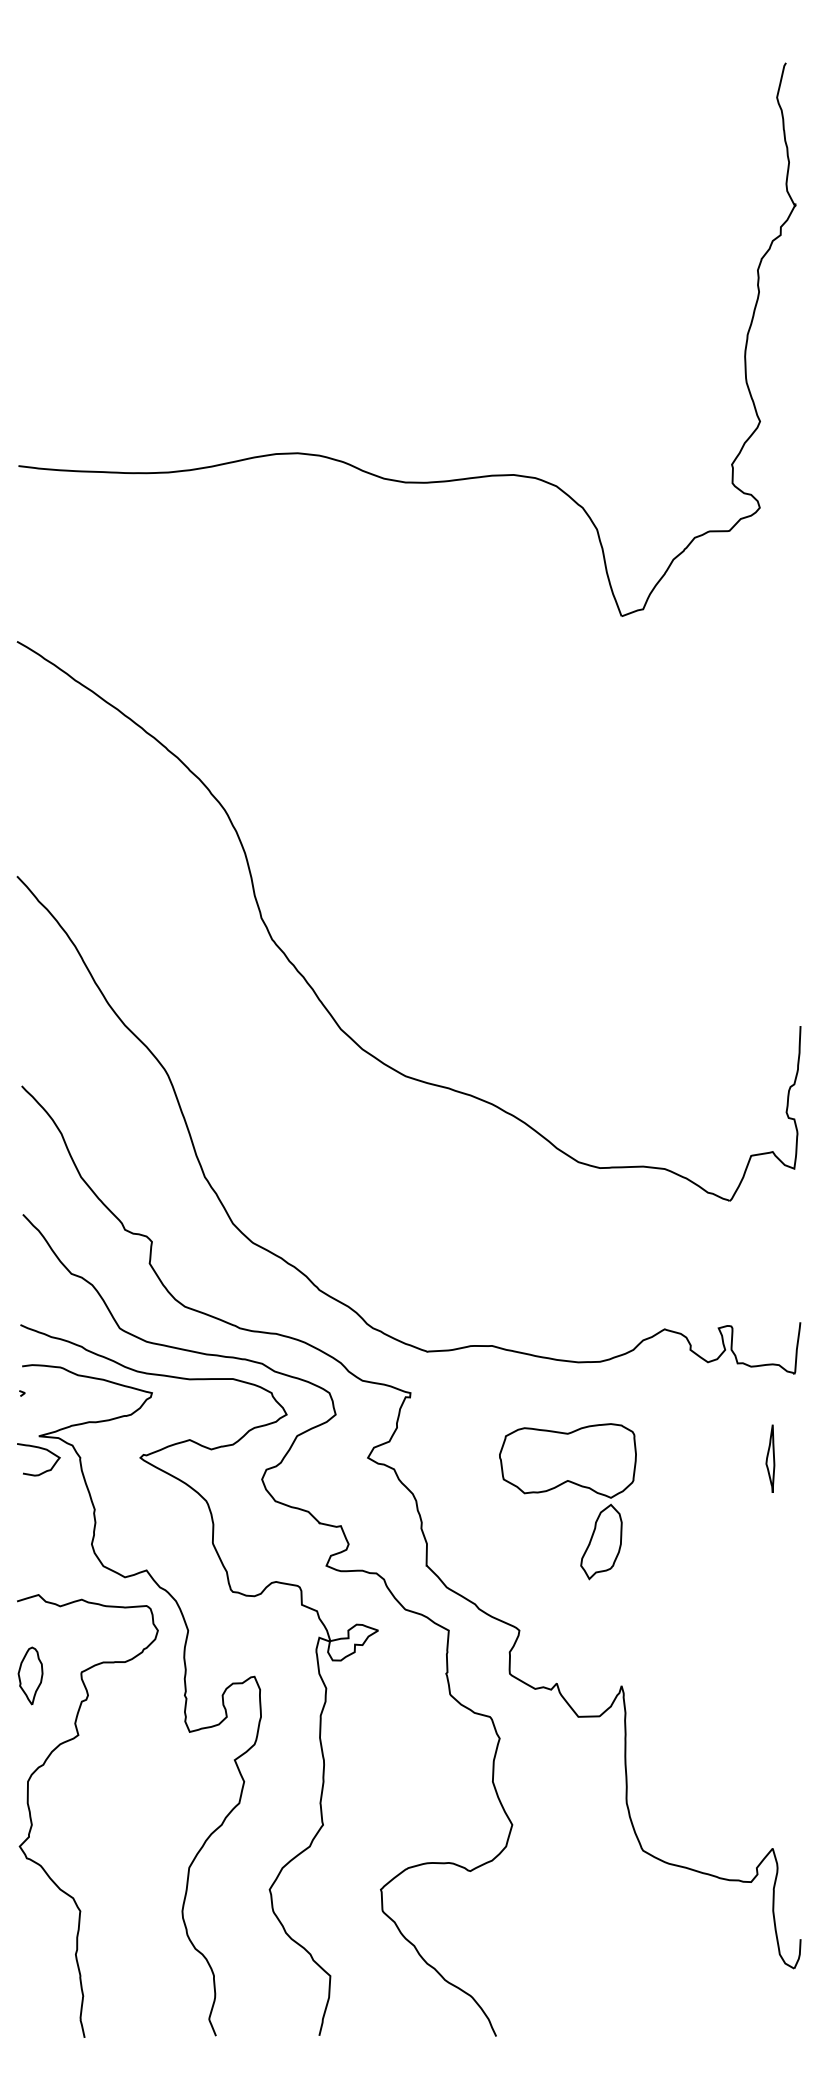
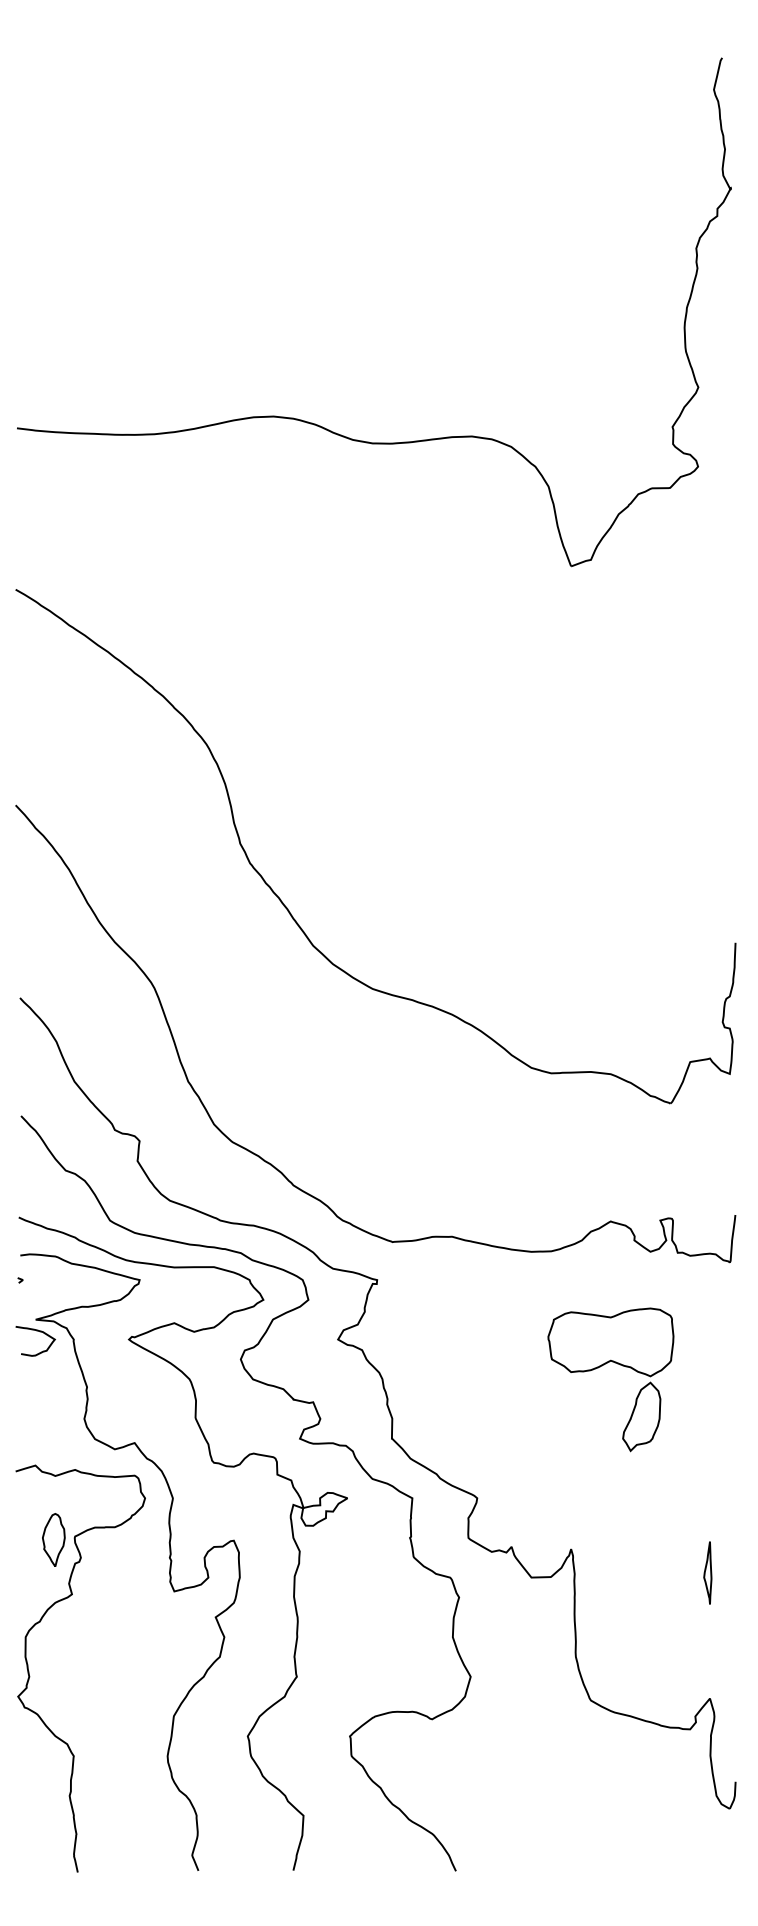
part: (770, 1458) -> (707, 1572), moved
part: (559, 1486) -> (603, 1365), moved
part: (30, 1675) -> (53, 1539), moved

